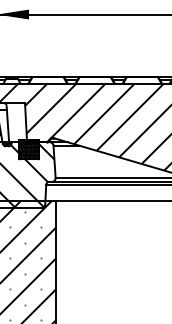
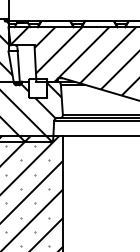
hatch: (28, 149) -> (37, 88), removed

